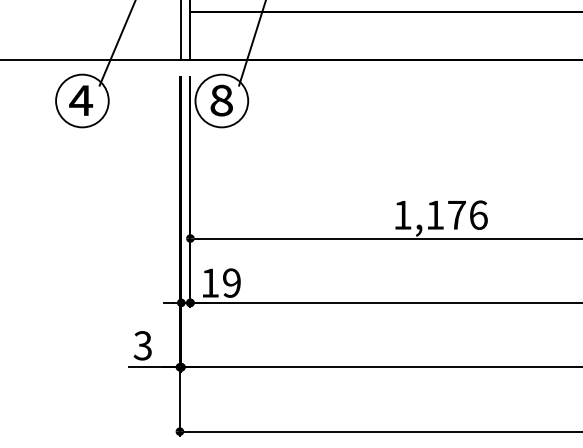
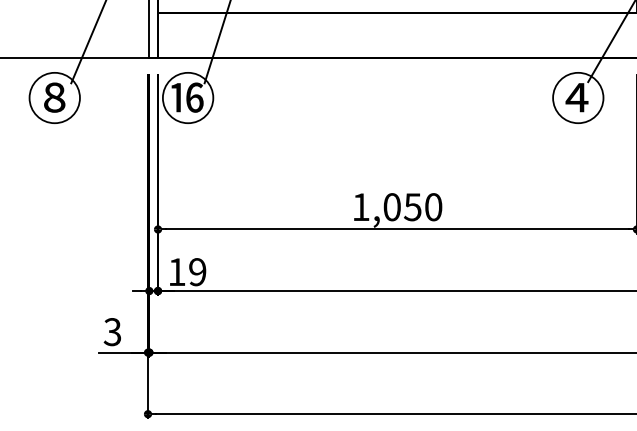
text: (81, 100) -> (53, 97), ④ -> ⑧
text: (221, 100) -> (187, 97), ⑧ -> ⑯
text: (456, 215) -> (412, 207), 1,176 -> 1,050

